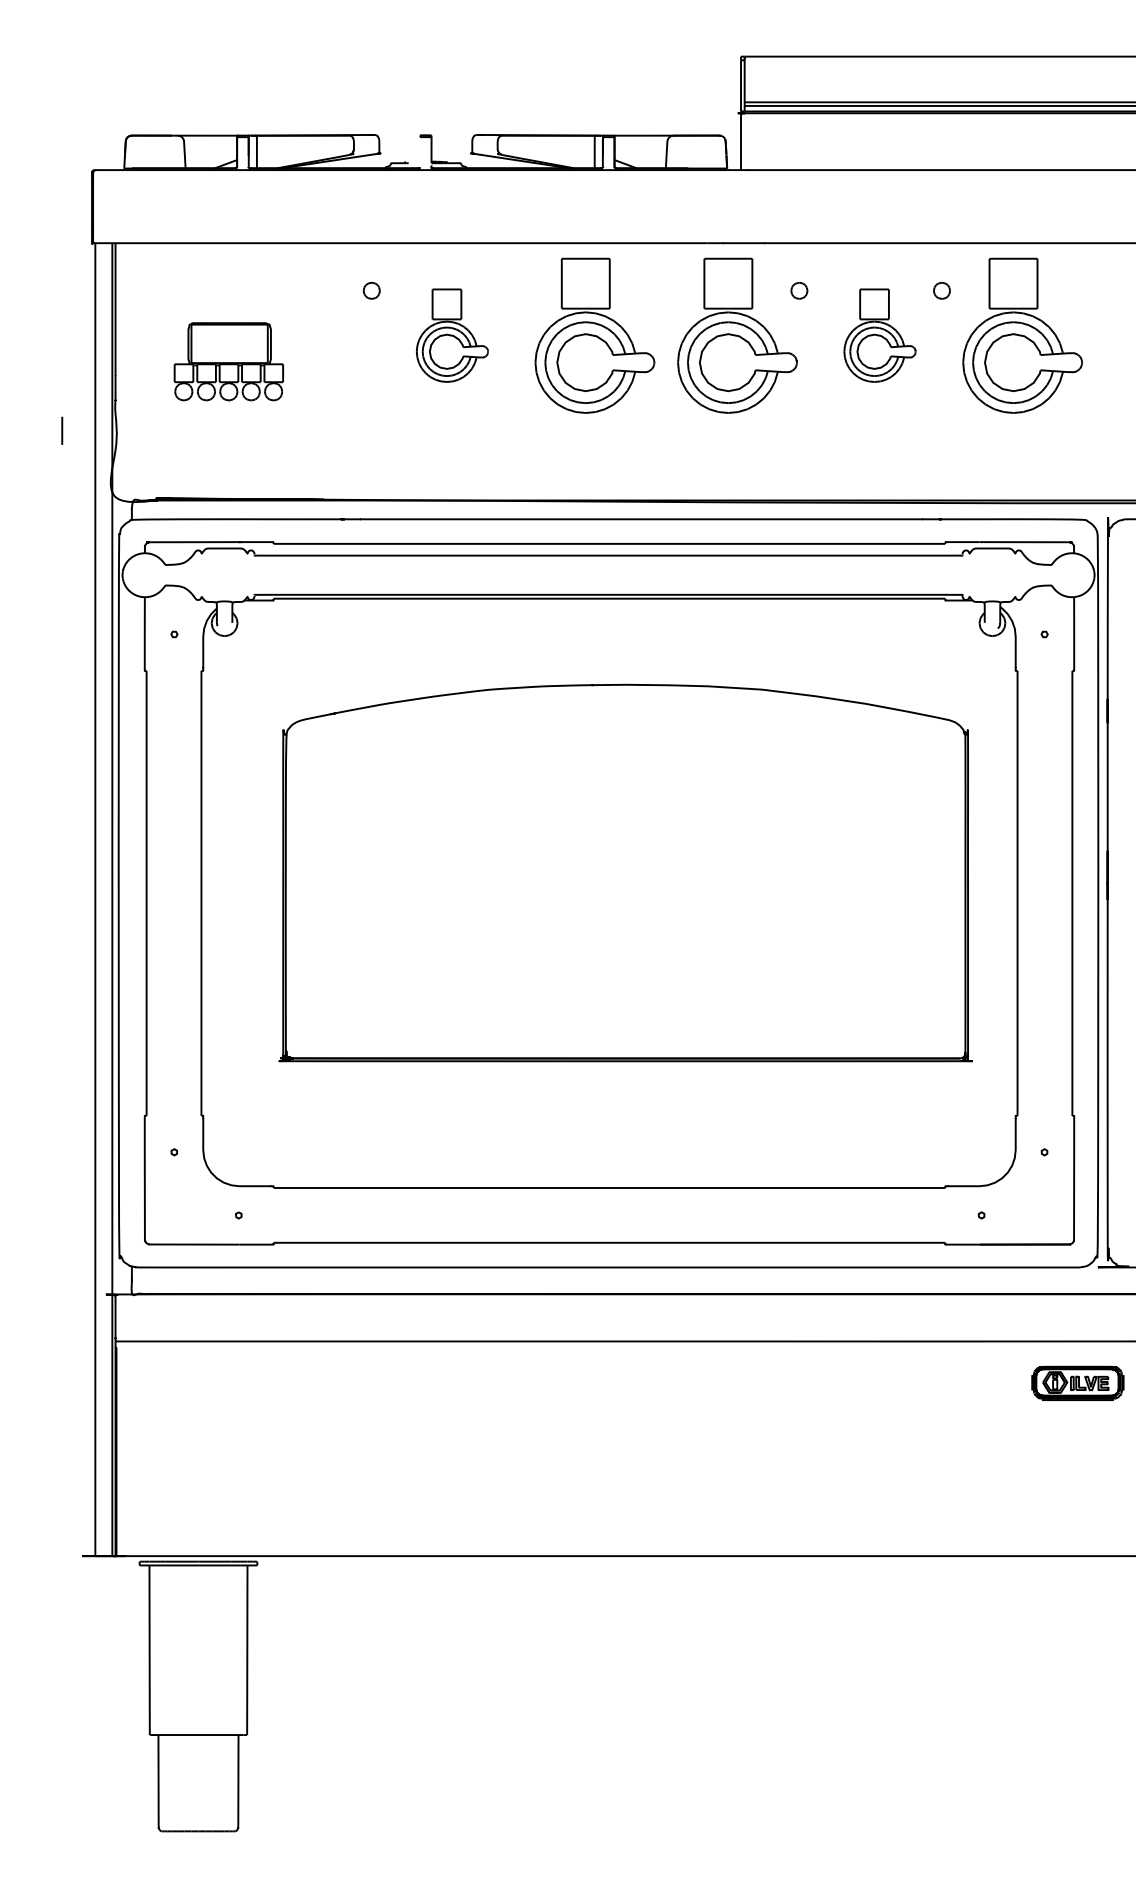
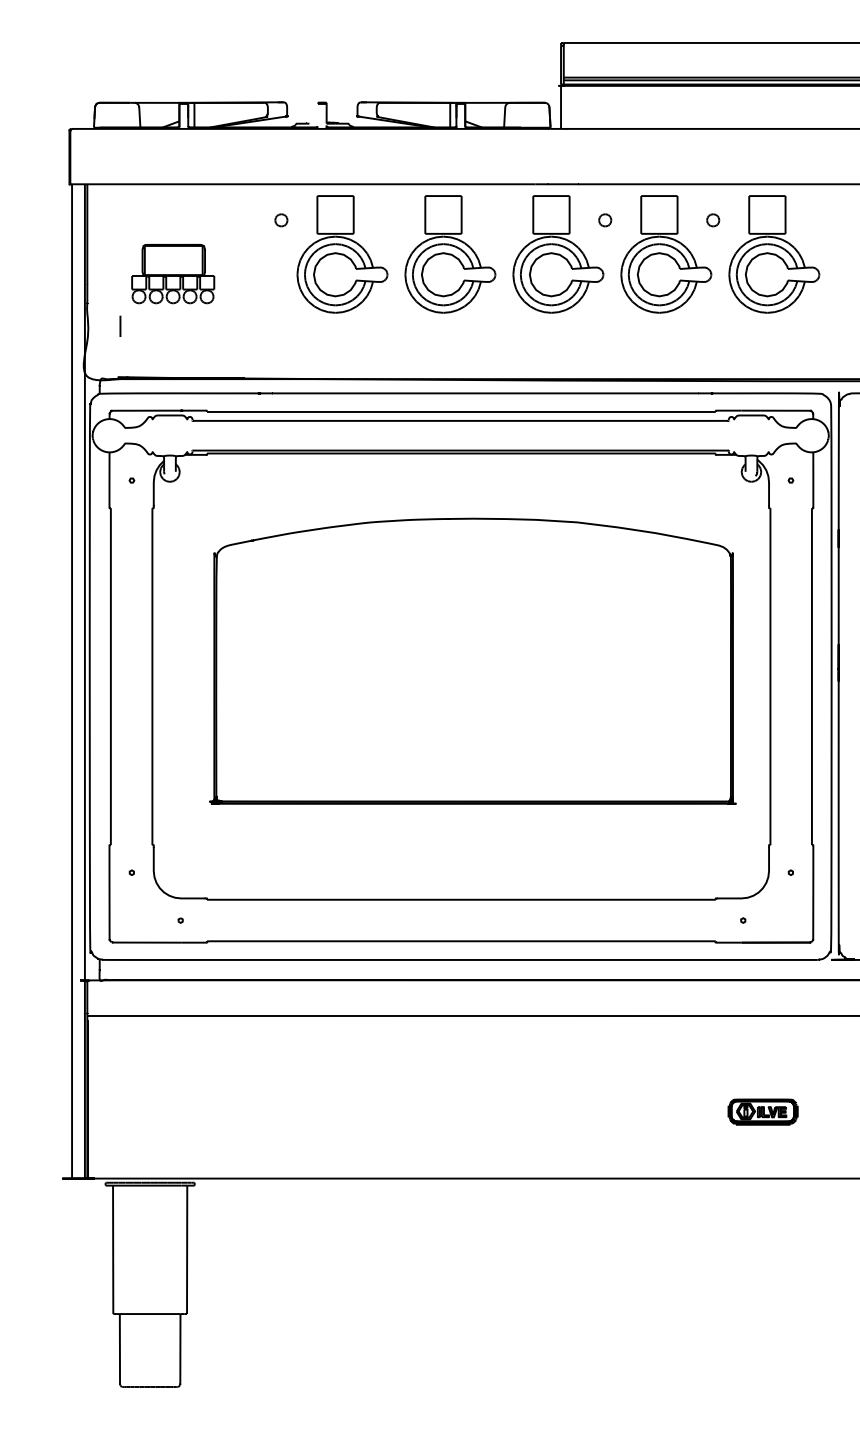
part: (452, 335) -> (342, 254), size x1.67
part: (879, 335) -> (665, 254), size x1.67
line: (62, 430) -> (120, 326), moved
part: (1077, 1382) -> (762, 1111), moved

